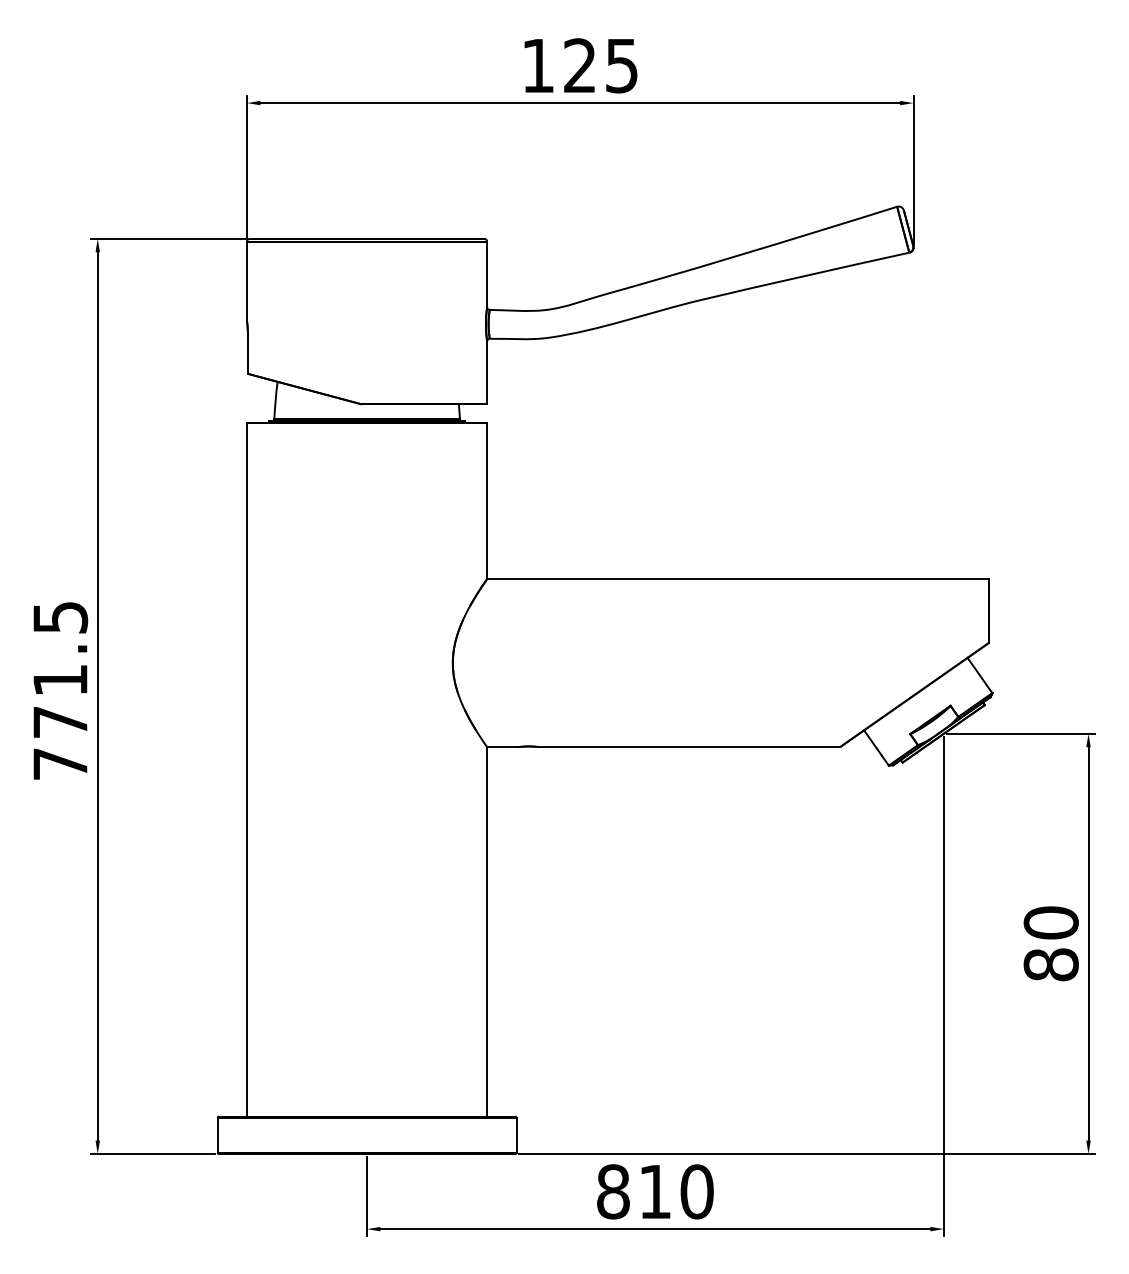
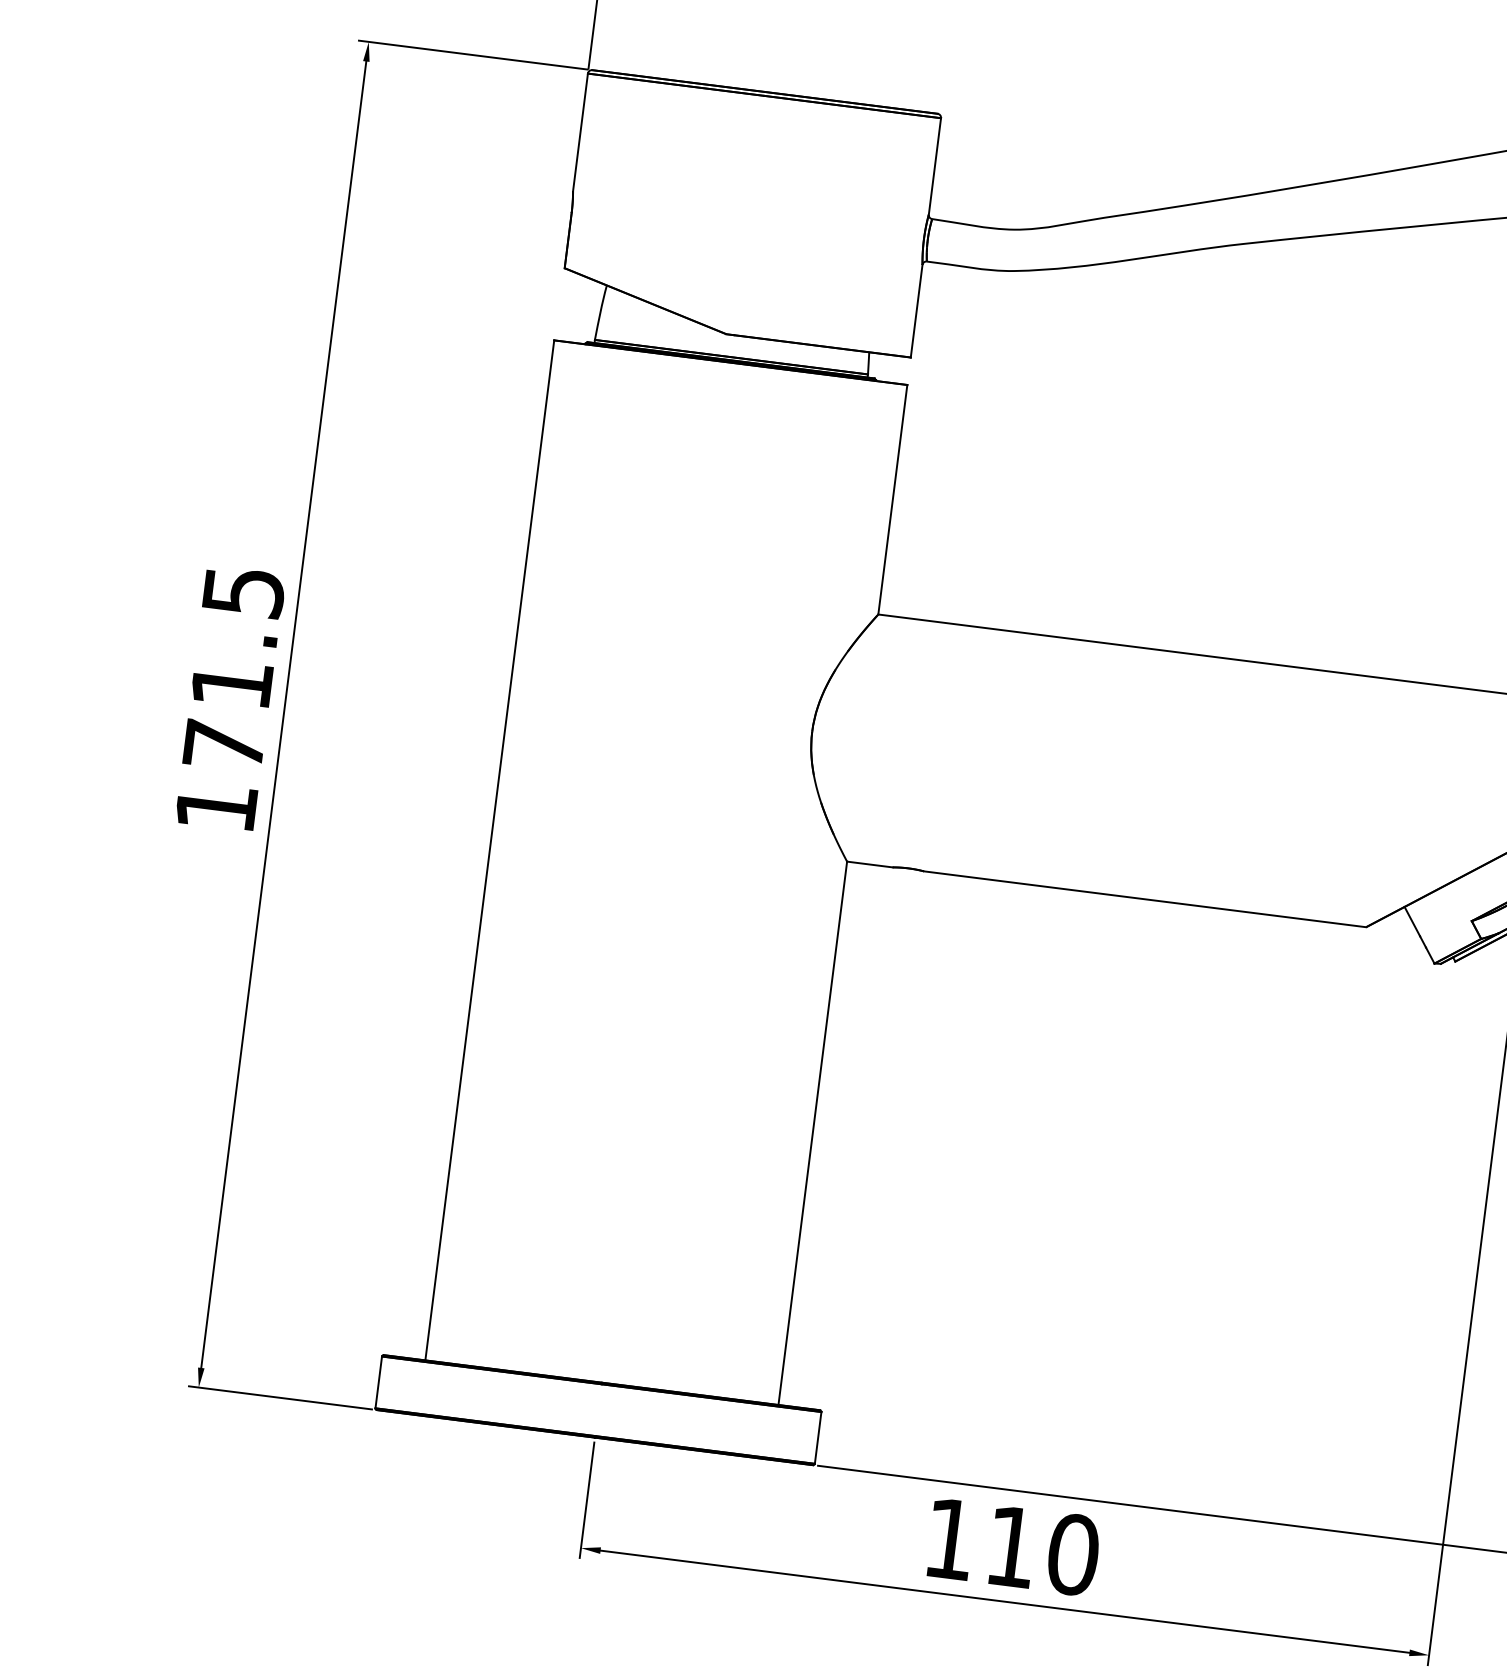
text: (60, 763) -> (216, 806), 771.5 -> 171.5
text: (613, 1191) -> (950, 1538), 810 -> 110

